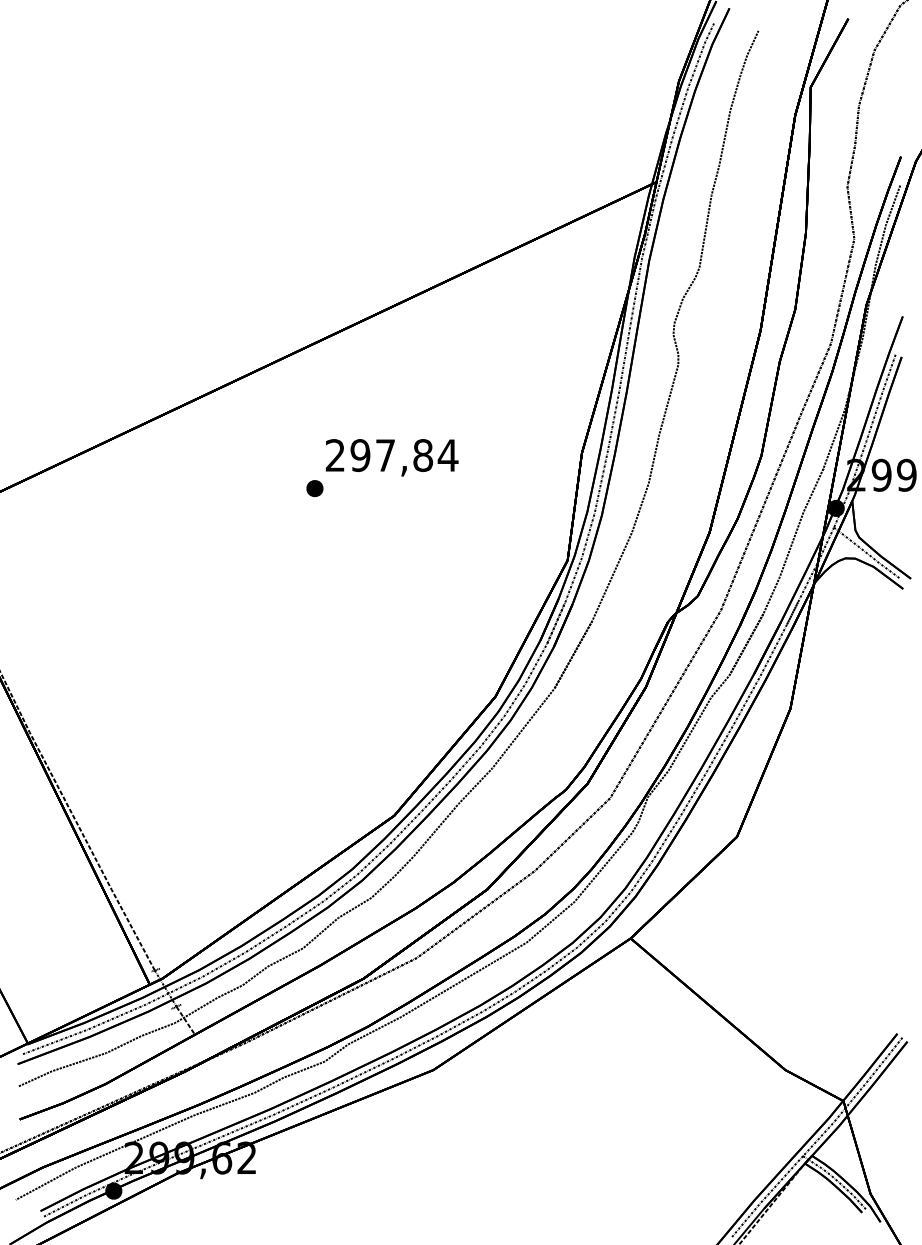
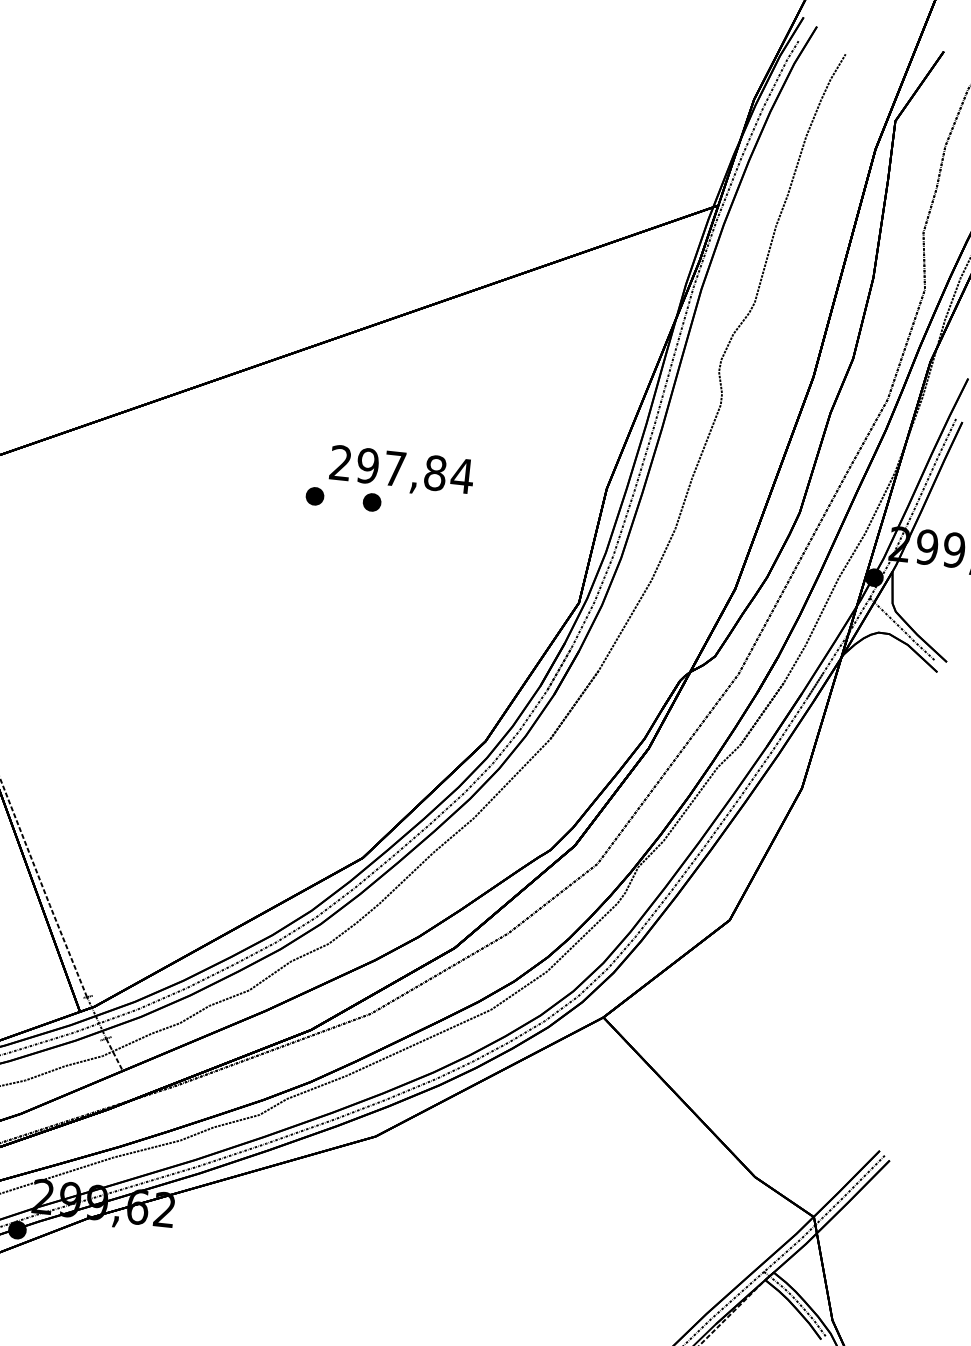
part: (367, 488) -> (371, 502), added

